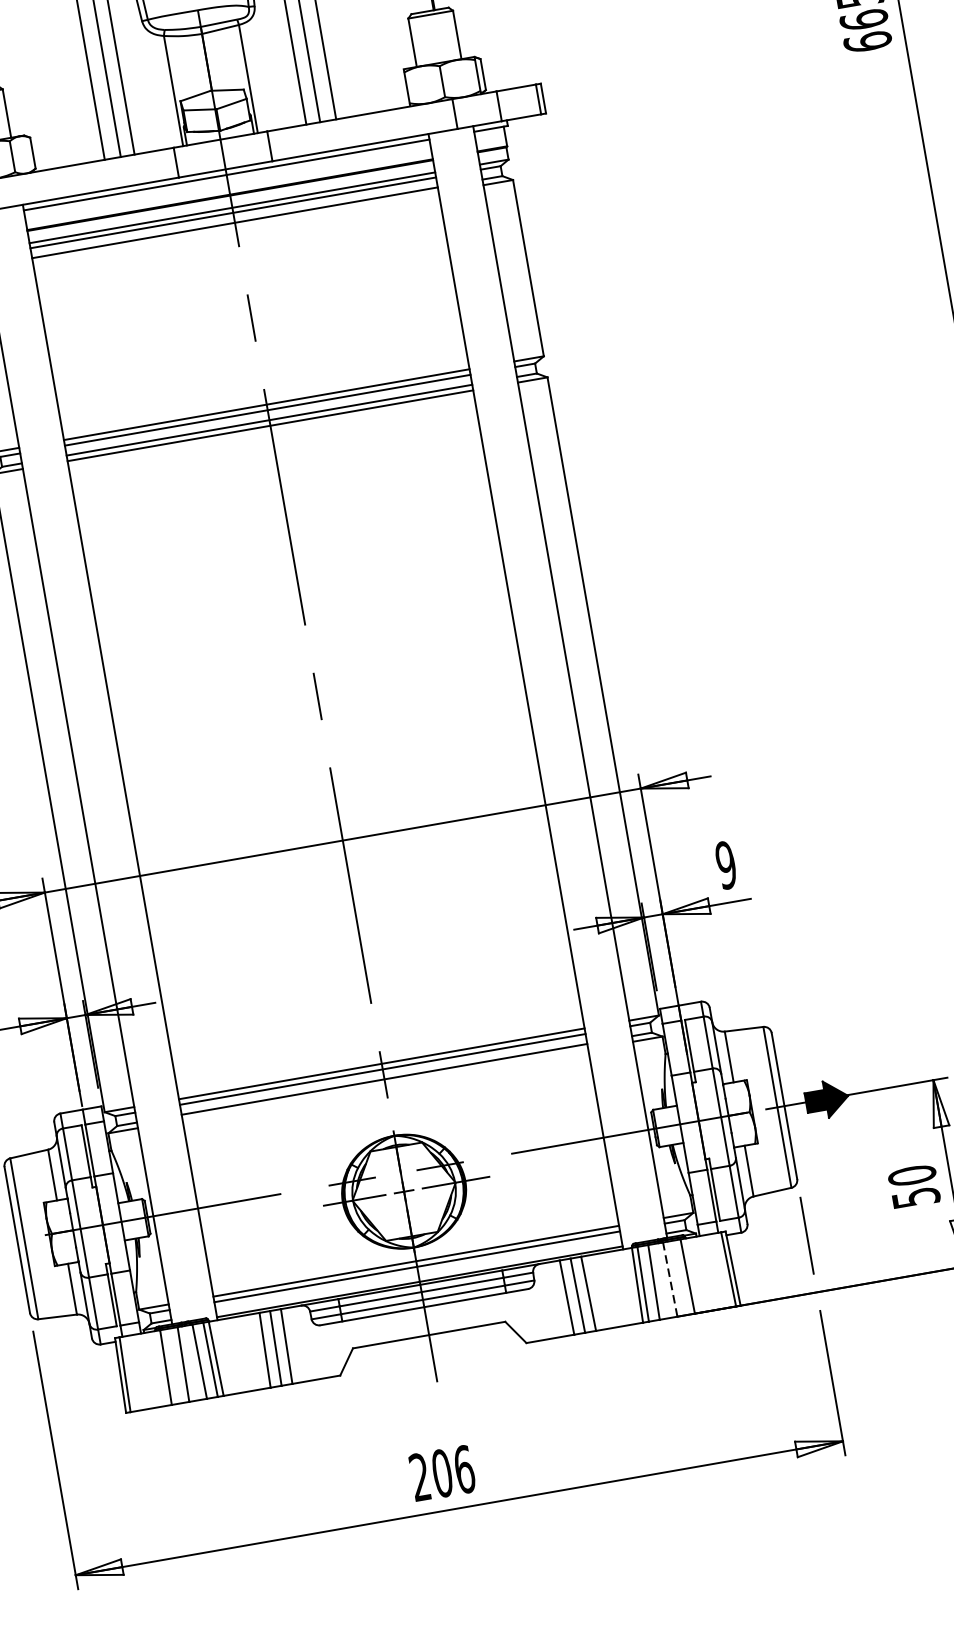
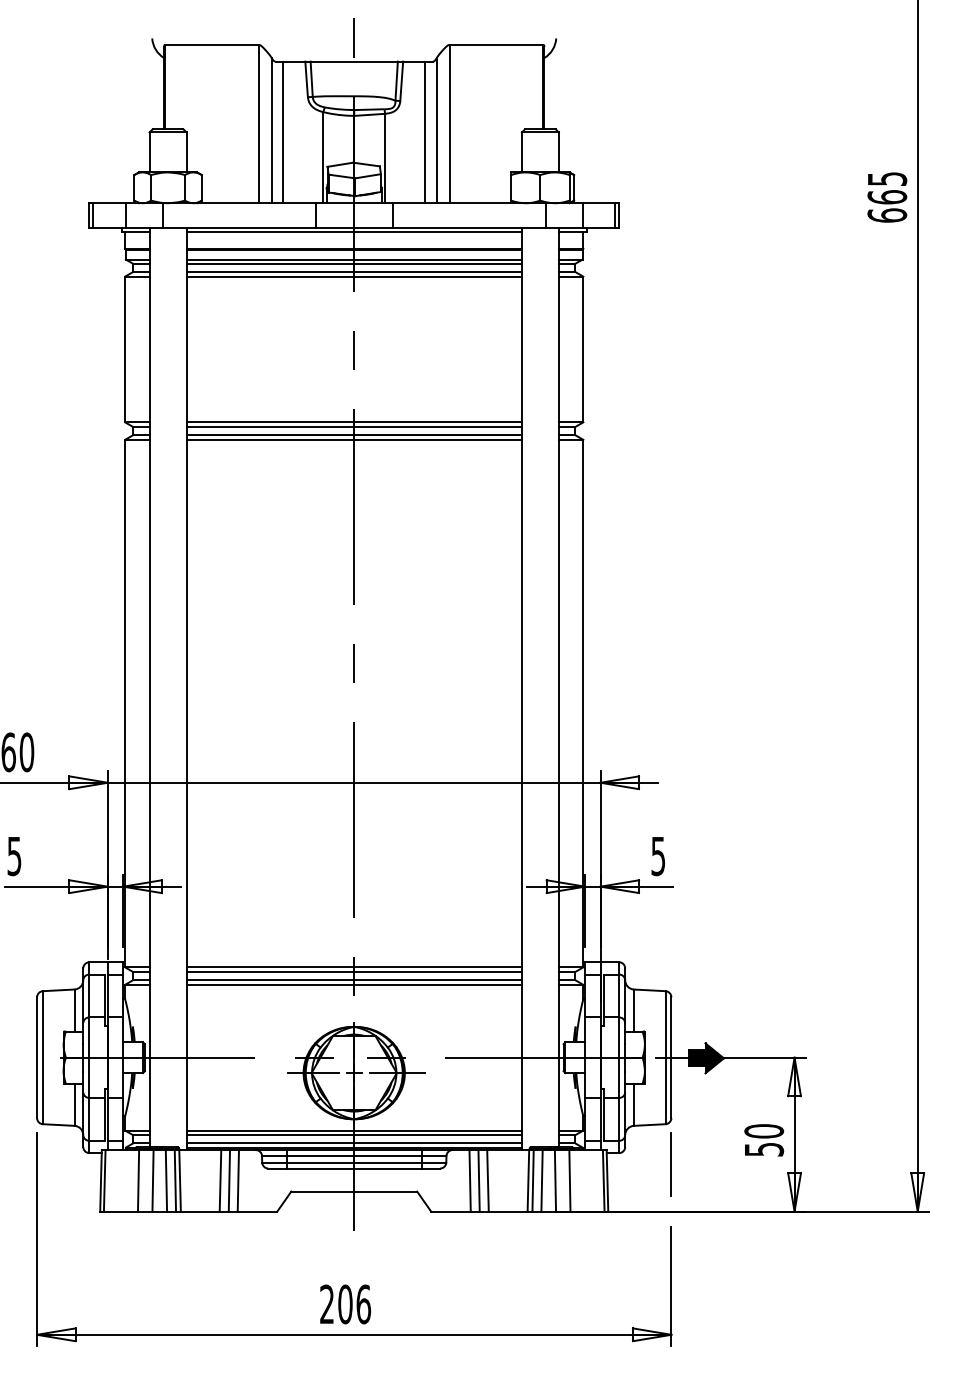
line: (235, 228) -> (353, 276), added
text: (726, 864) -> (658, 855), 9 -> 5
line: (384, 1084) -> (353, 984), added
line: (418, 1277) -> (353, 1143), added
line: (670, 1279) -> (555, 1180), dashed -> solid

